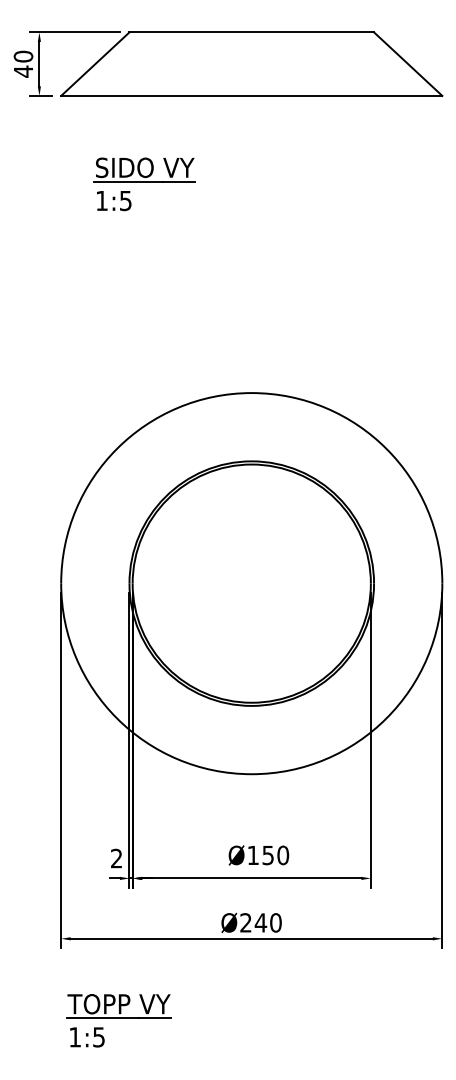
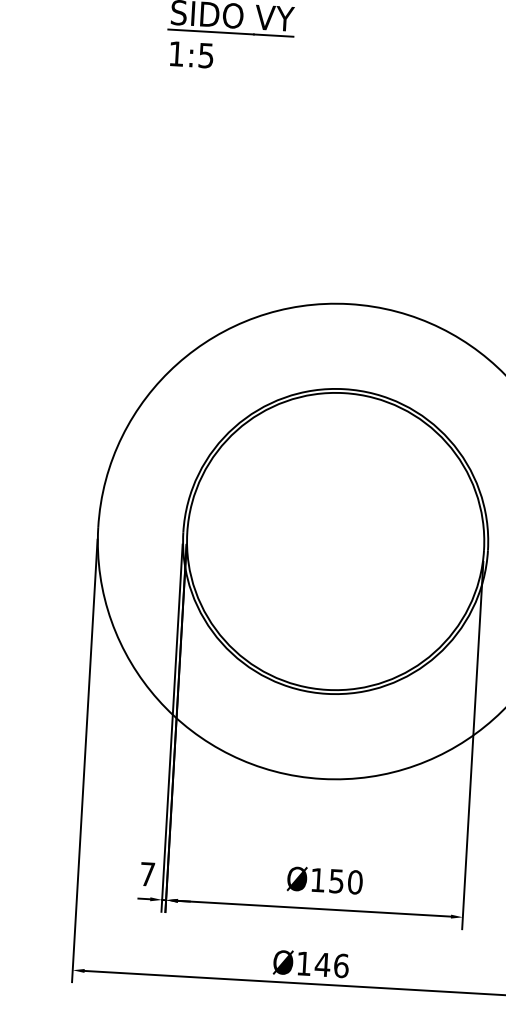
text: (116, 858) -> (147, 874), 2 -> 7
text: (260, 922) -> (322, 964), Ø240 -> Ø146

